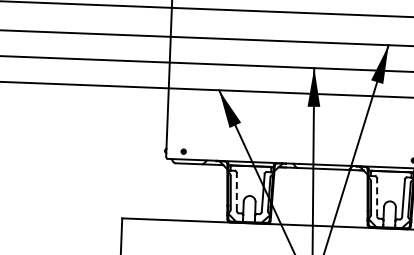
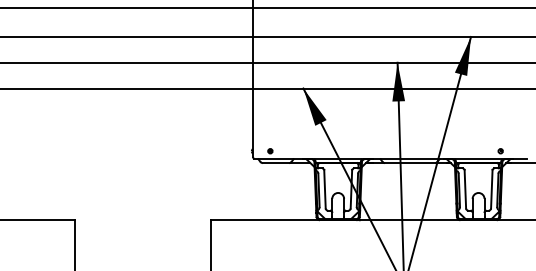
line: (236, 191) -> (324, 188), dashed -> solid
line: (377, 196) -> (465, 188), dashed -> solid

